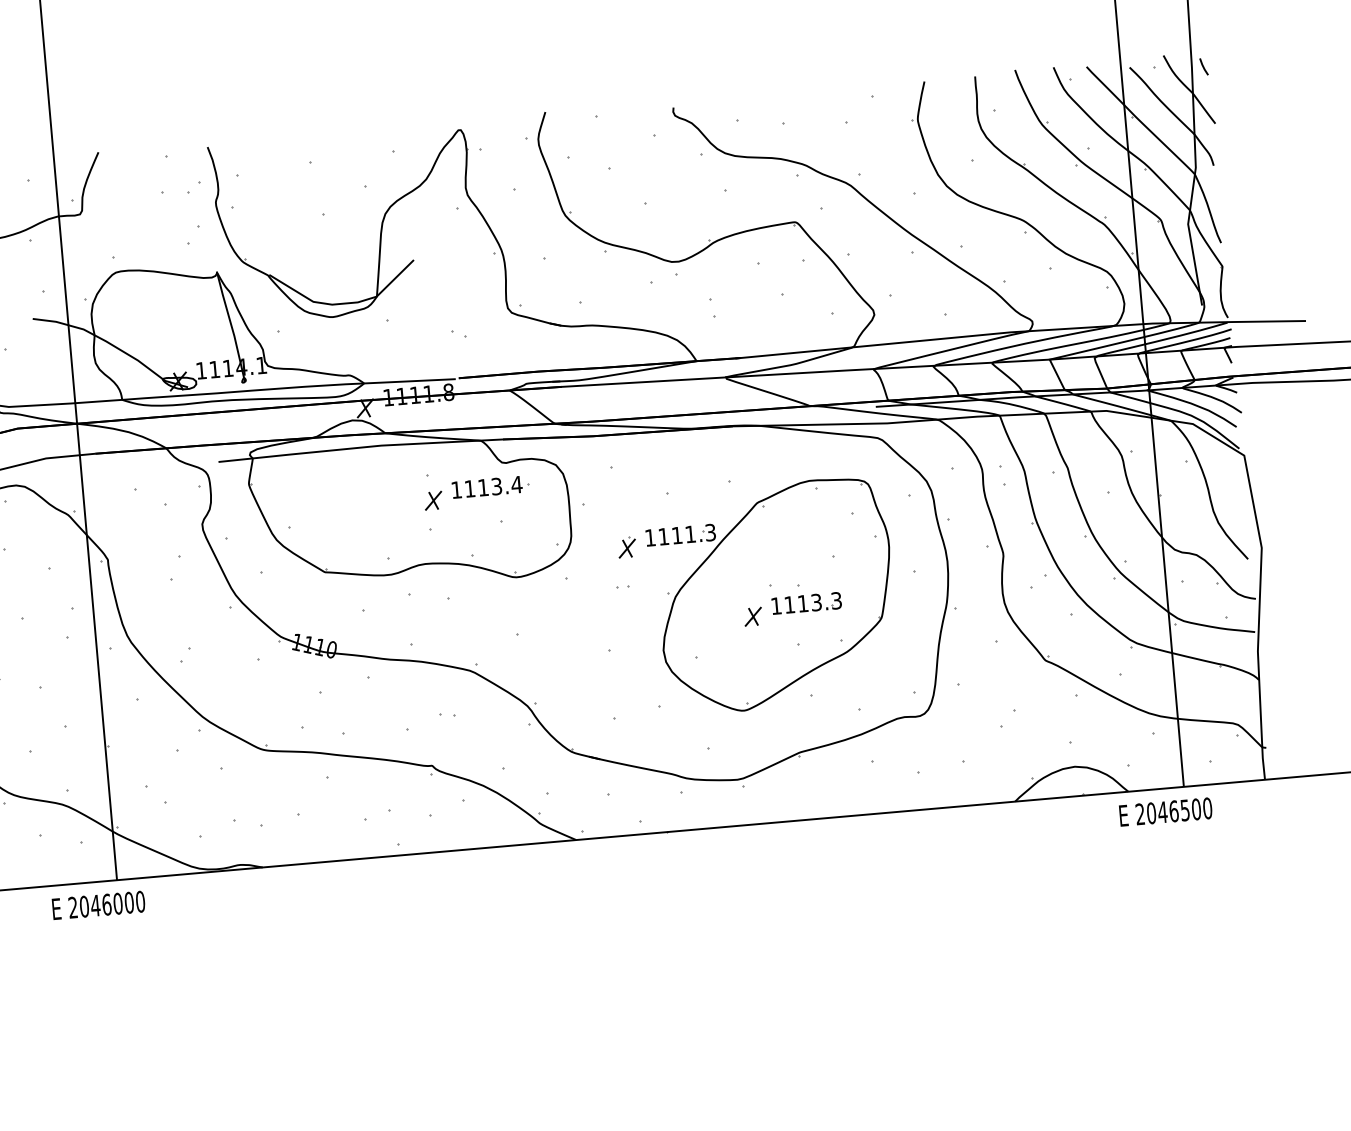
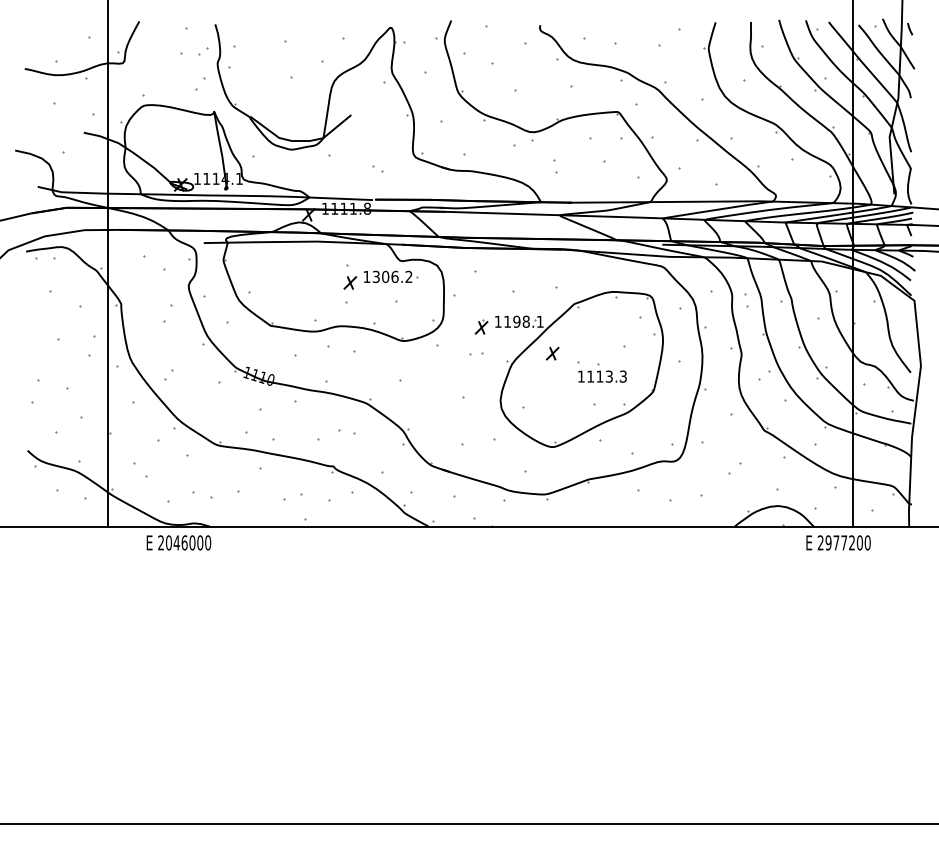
text: (493, 486) -> (392, 276), 1113.4 -> 1306.2
text: (693, 533) -> (528, 321), 1111.3 -> 1198.1
part: (623, 586) -> (476, 353), size x1.6
part: (752, 616) -> (552, 353), moved
part: (446, 715) -> (346, 432), size x1.6
text: (1167, 811) -> (839, 542), 2046500 -> 2977200
text: (98, 904) -> (178, 542), moved

